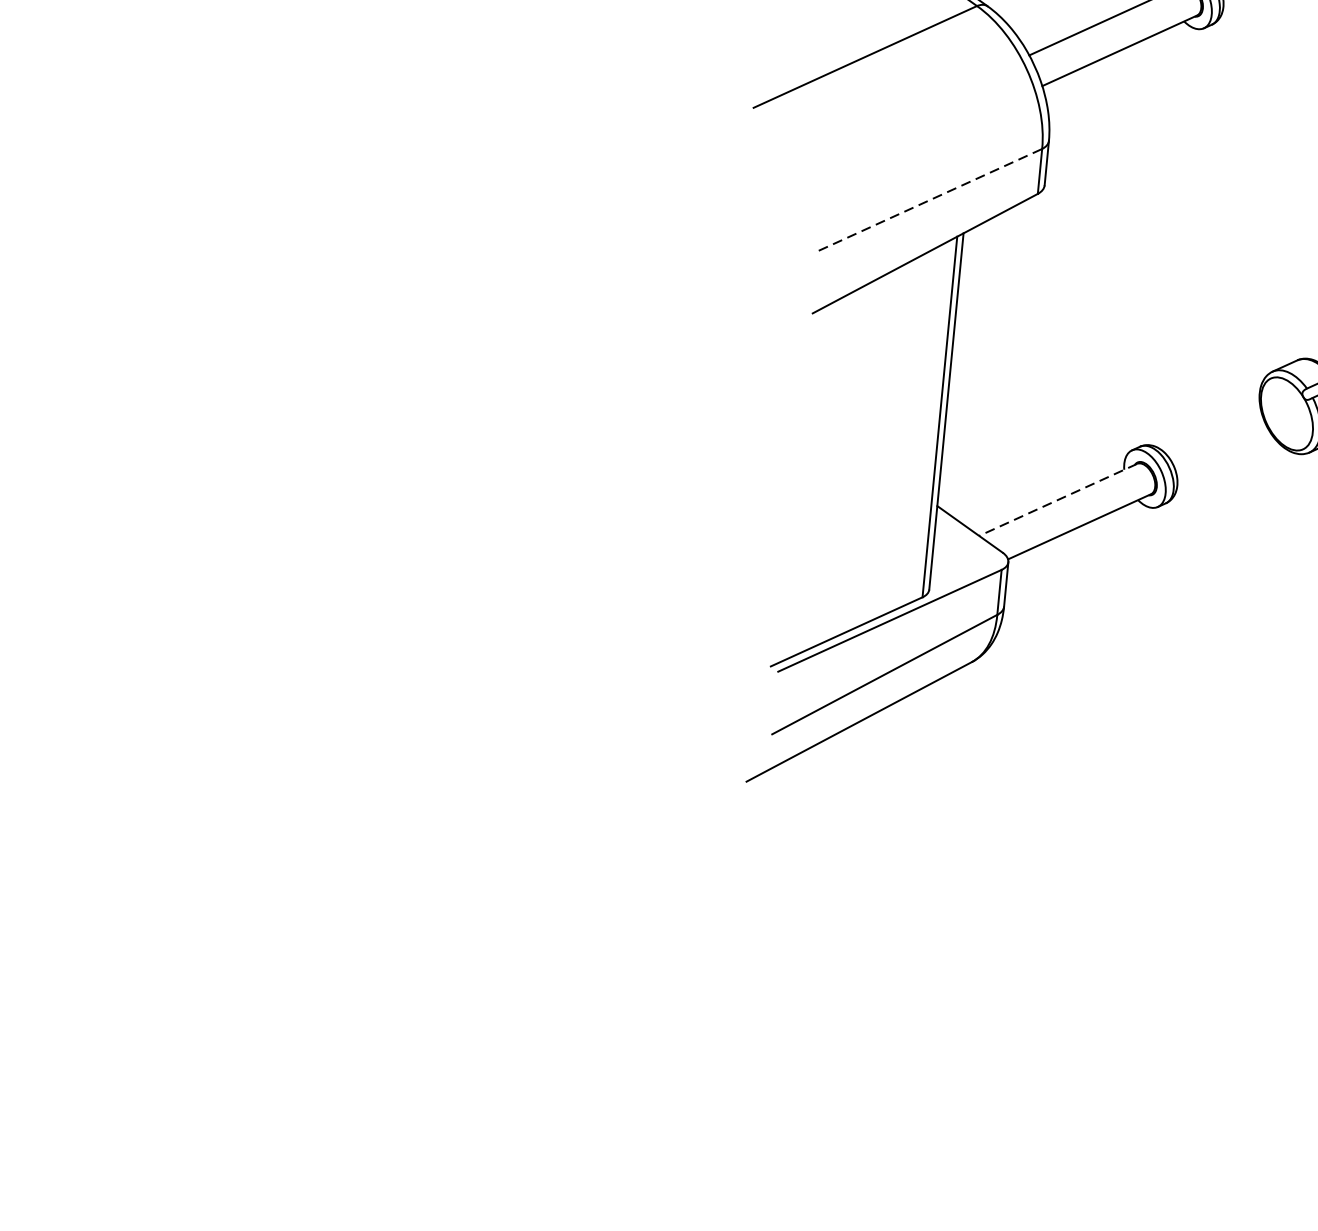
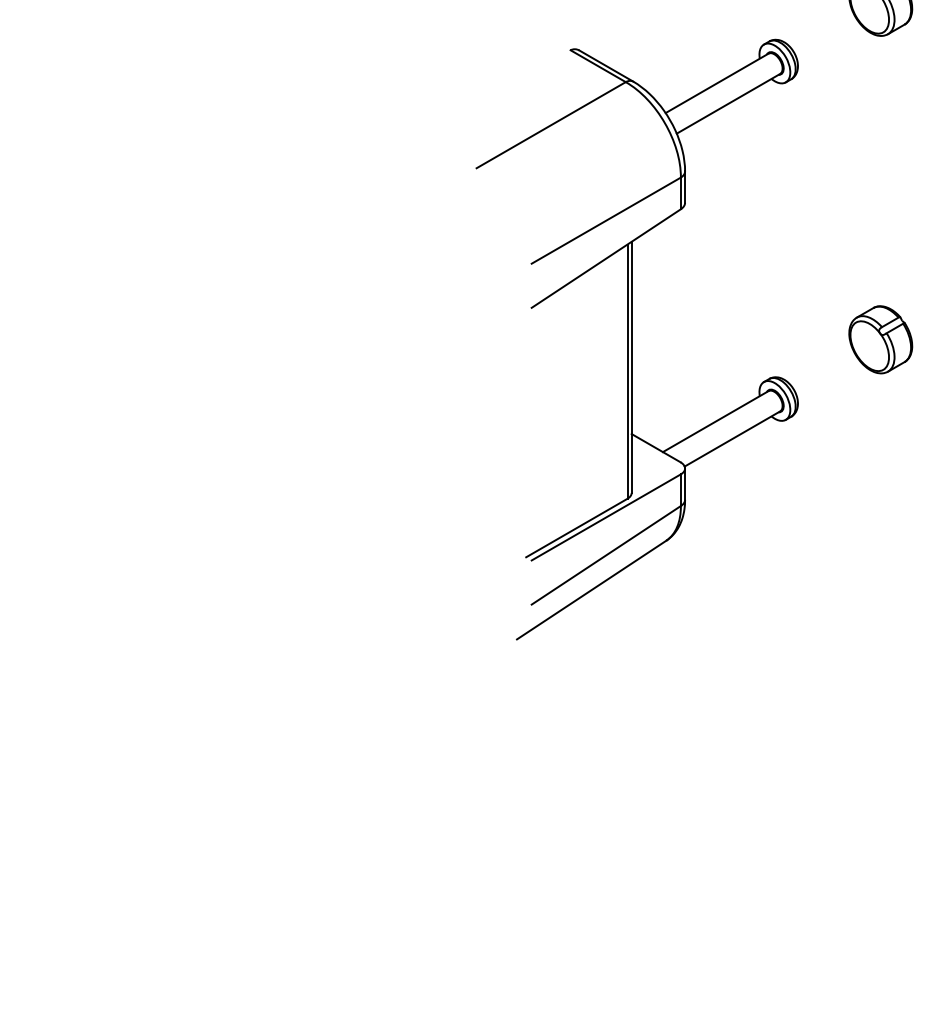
line: (930, 199) -> (606, 220), dashed -> solid
line: (1057, 499) -> (715, 421), dashed -> solid

